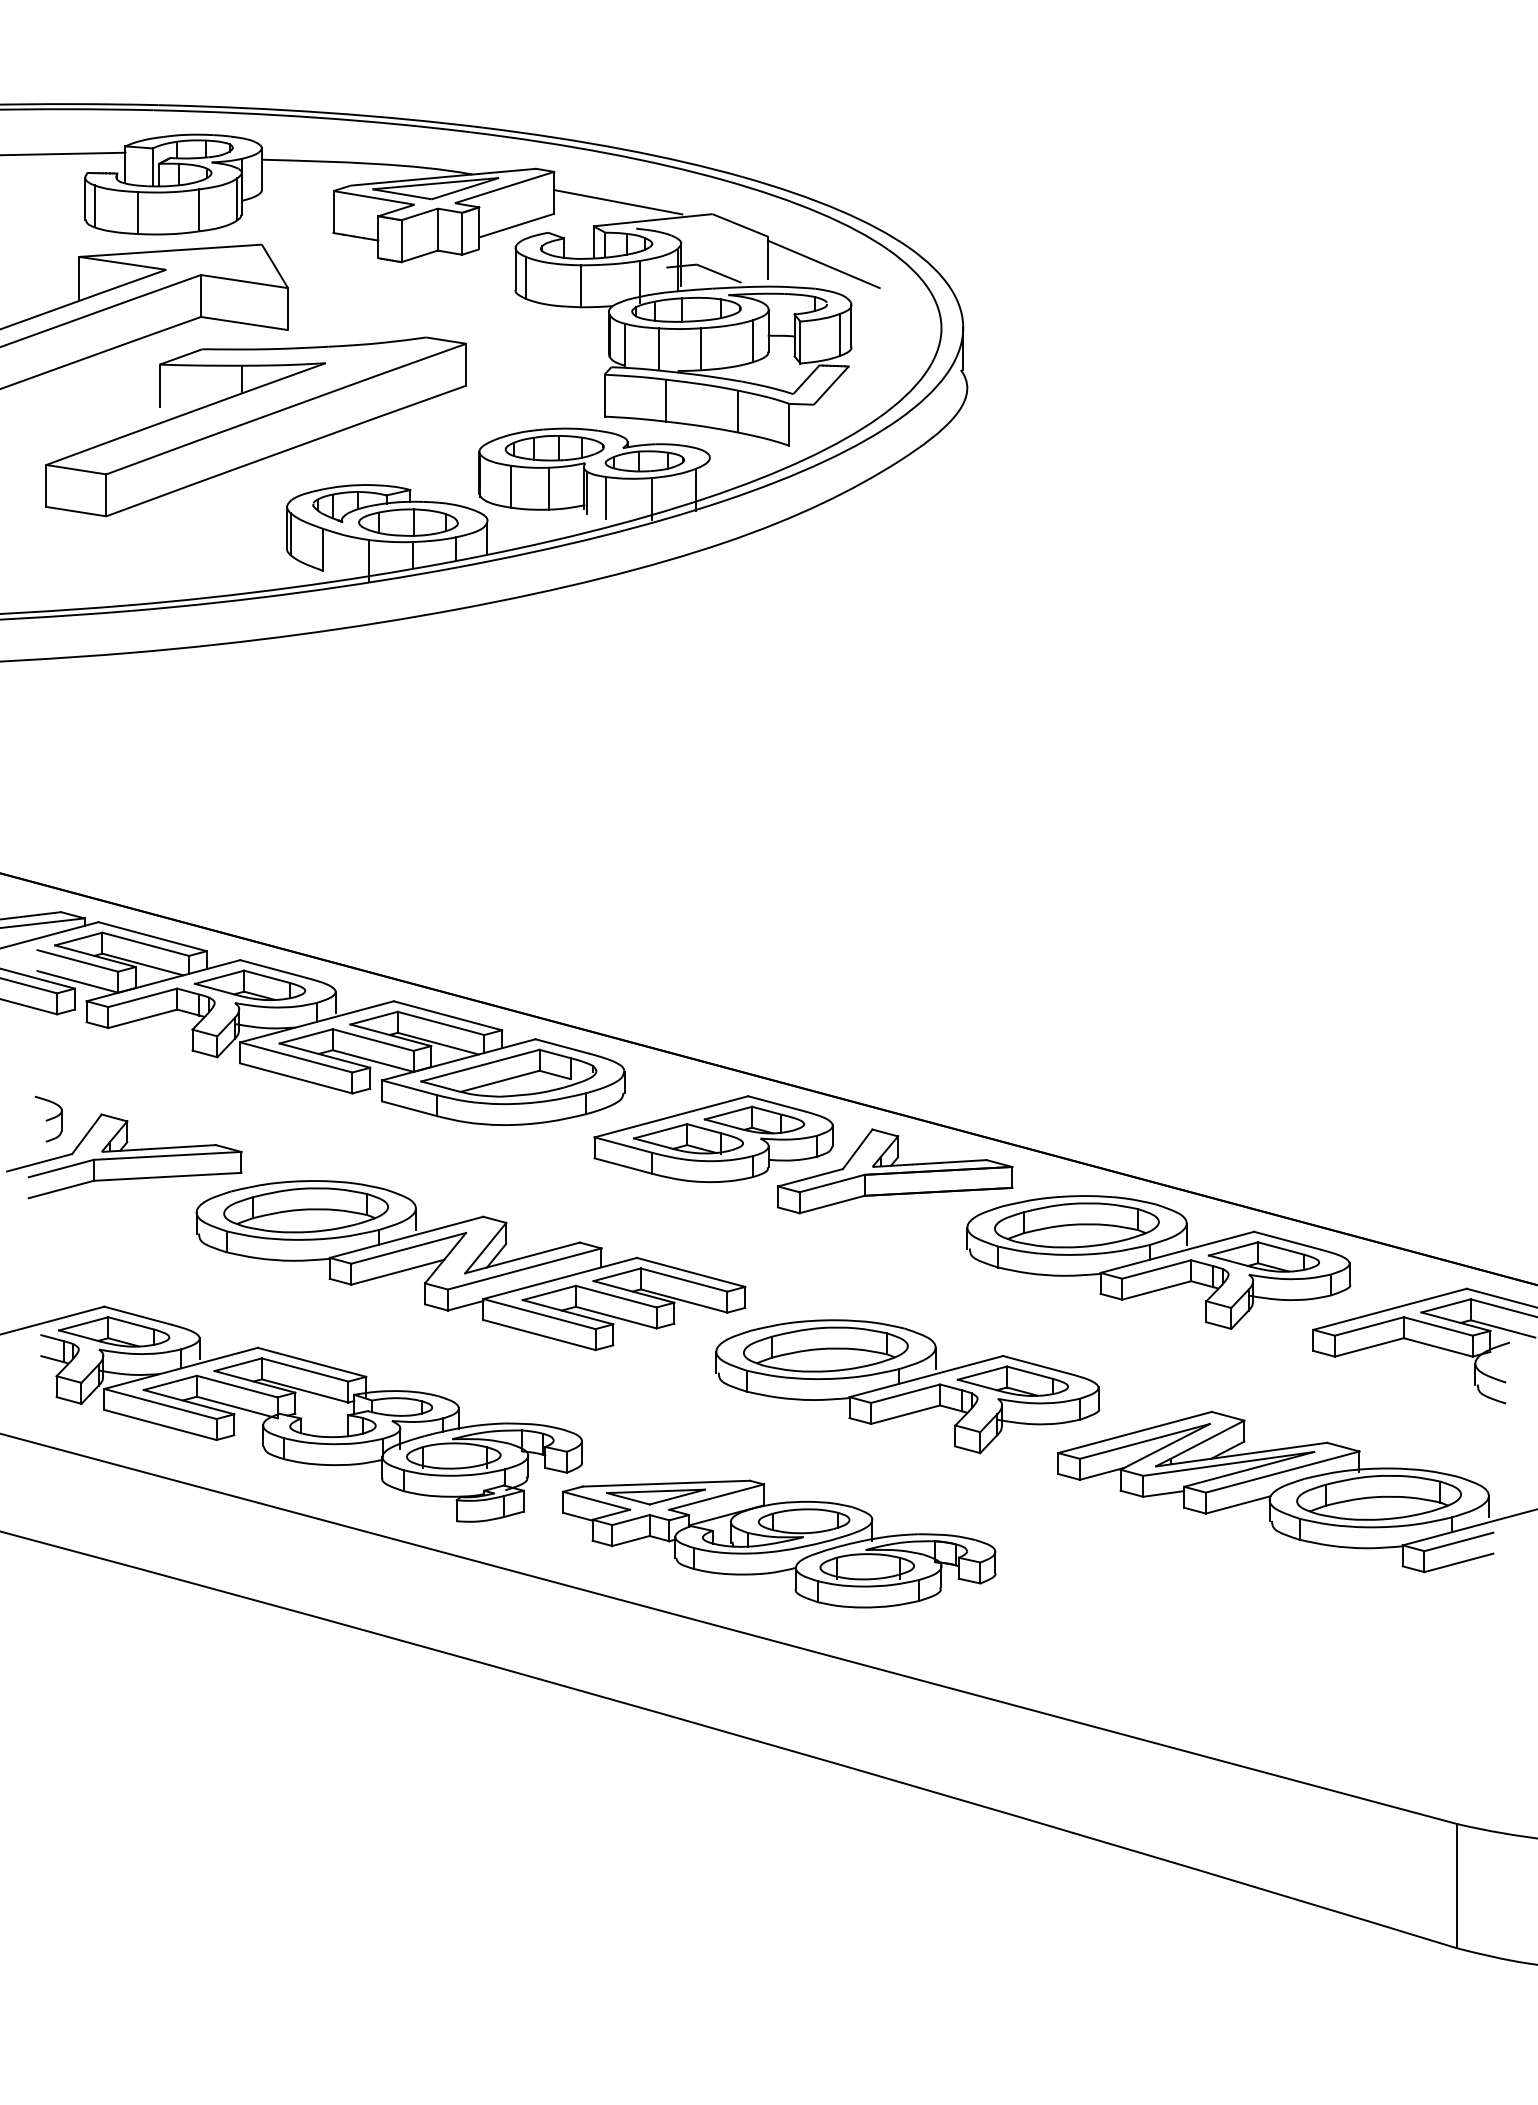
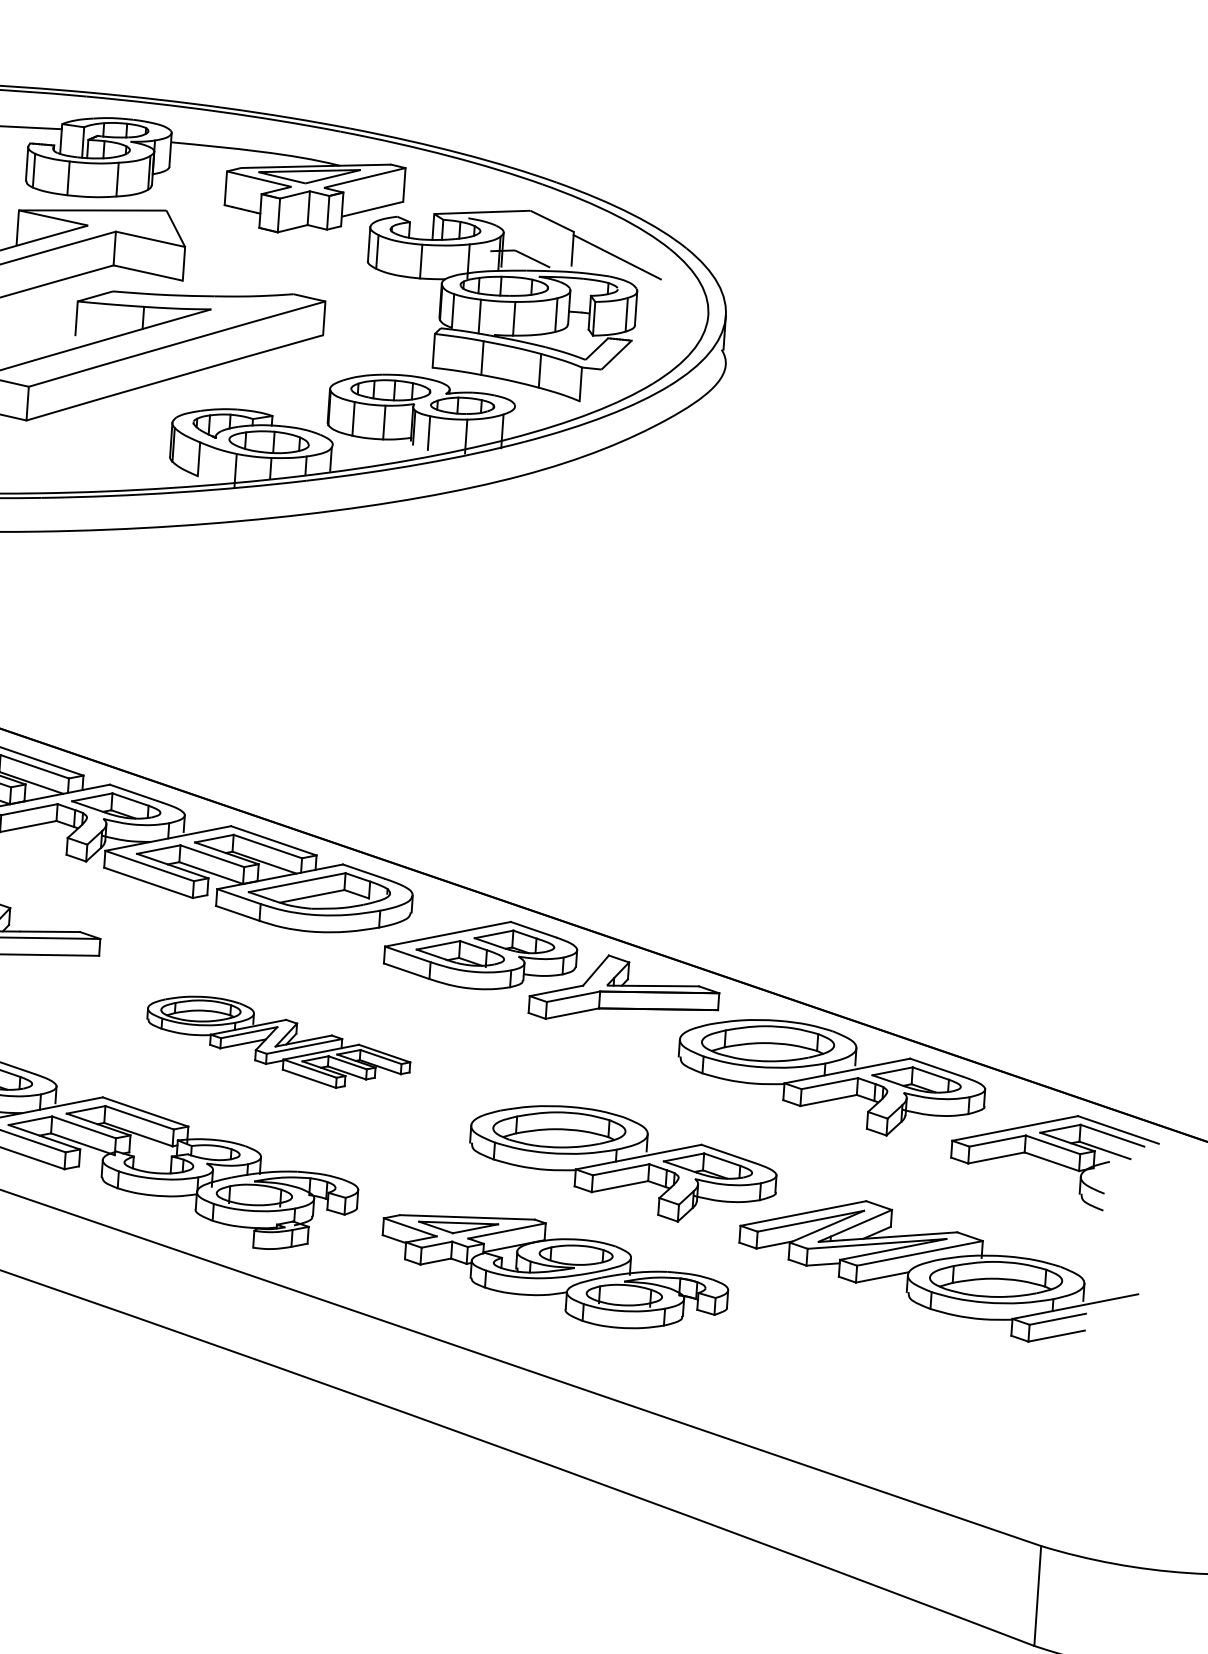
line: (618, 202) -> (455, 196), removed
part: (470, 1265) -> (278, 1042), size x0.6
part: (779, 1543) -> (555, 1271), moved

